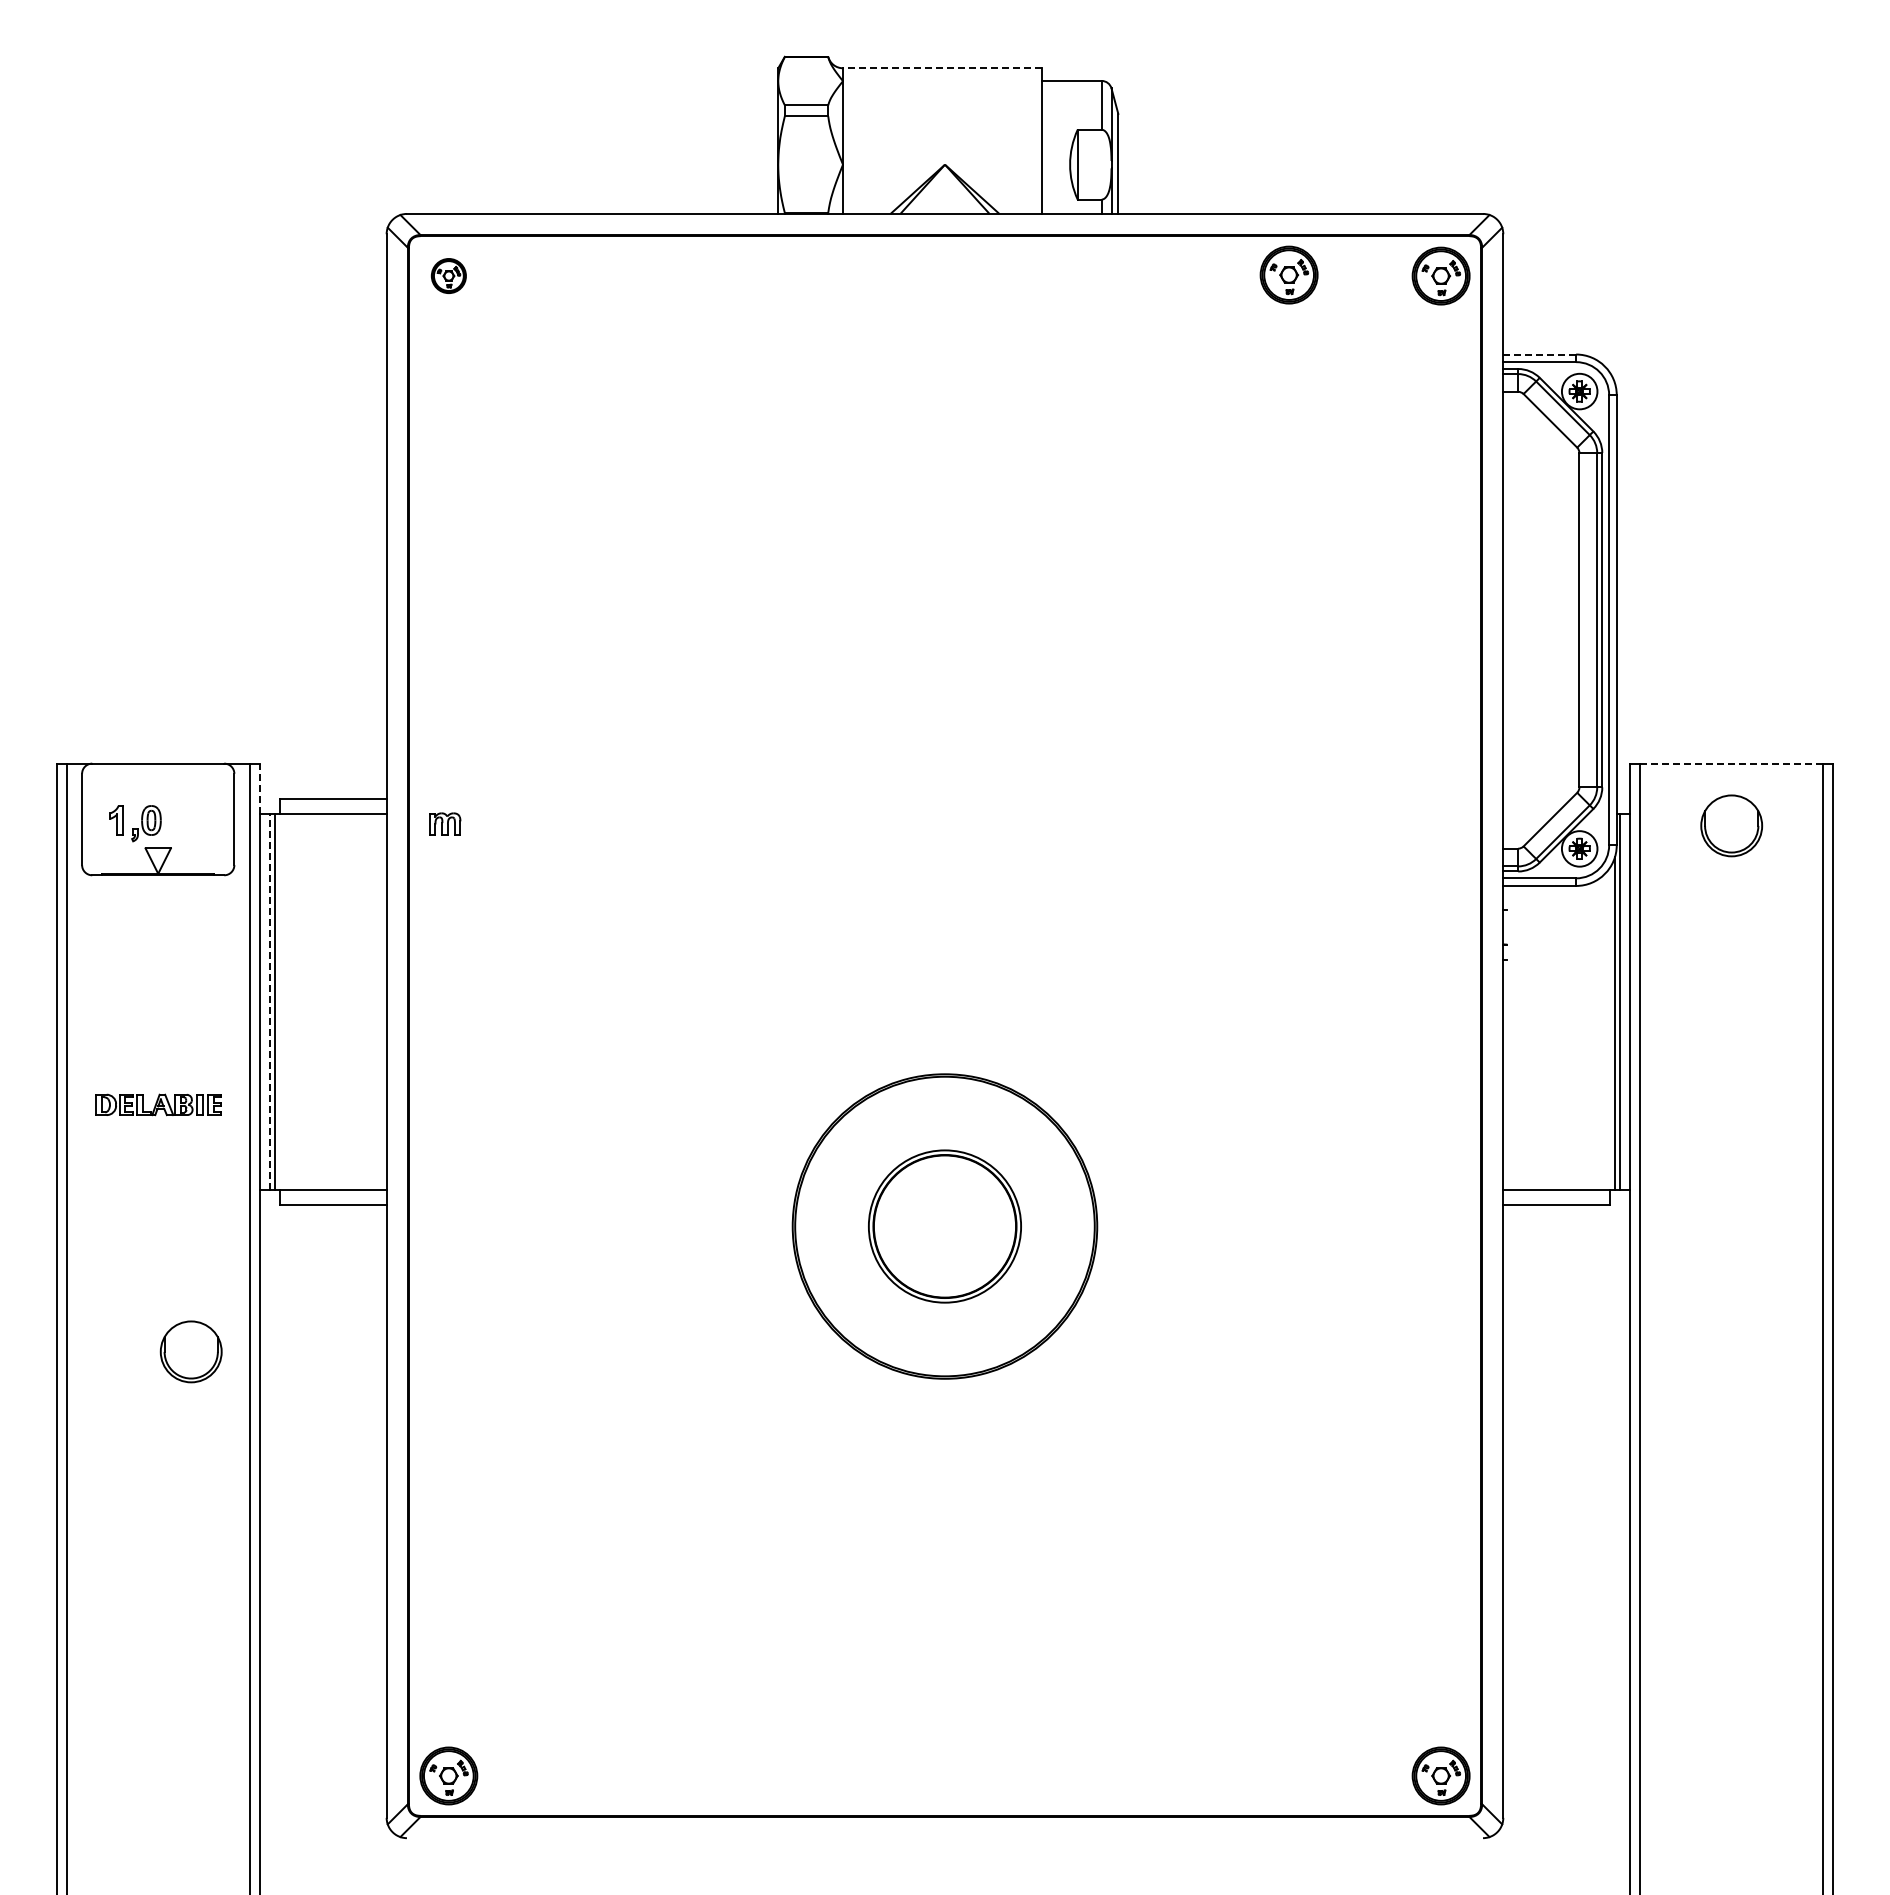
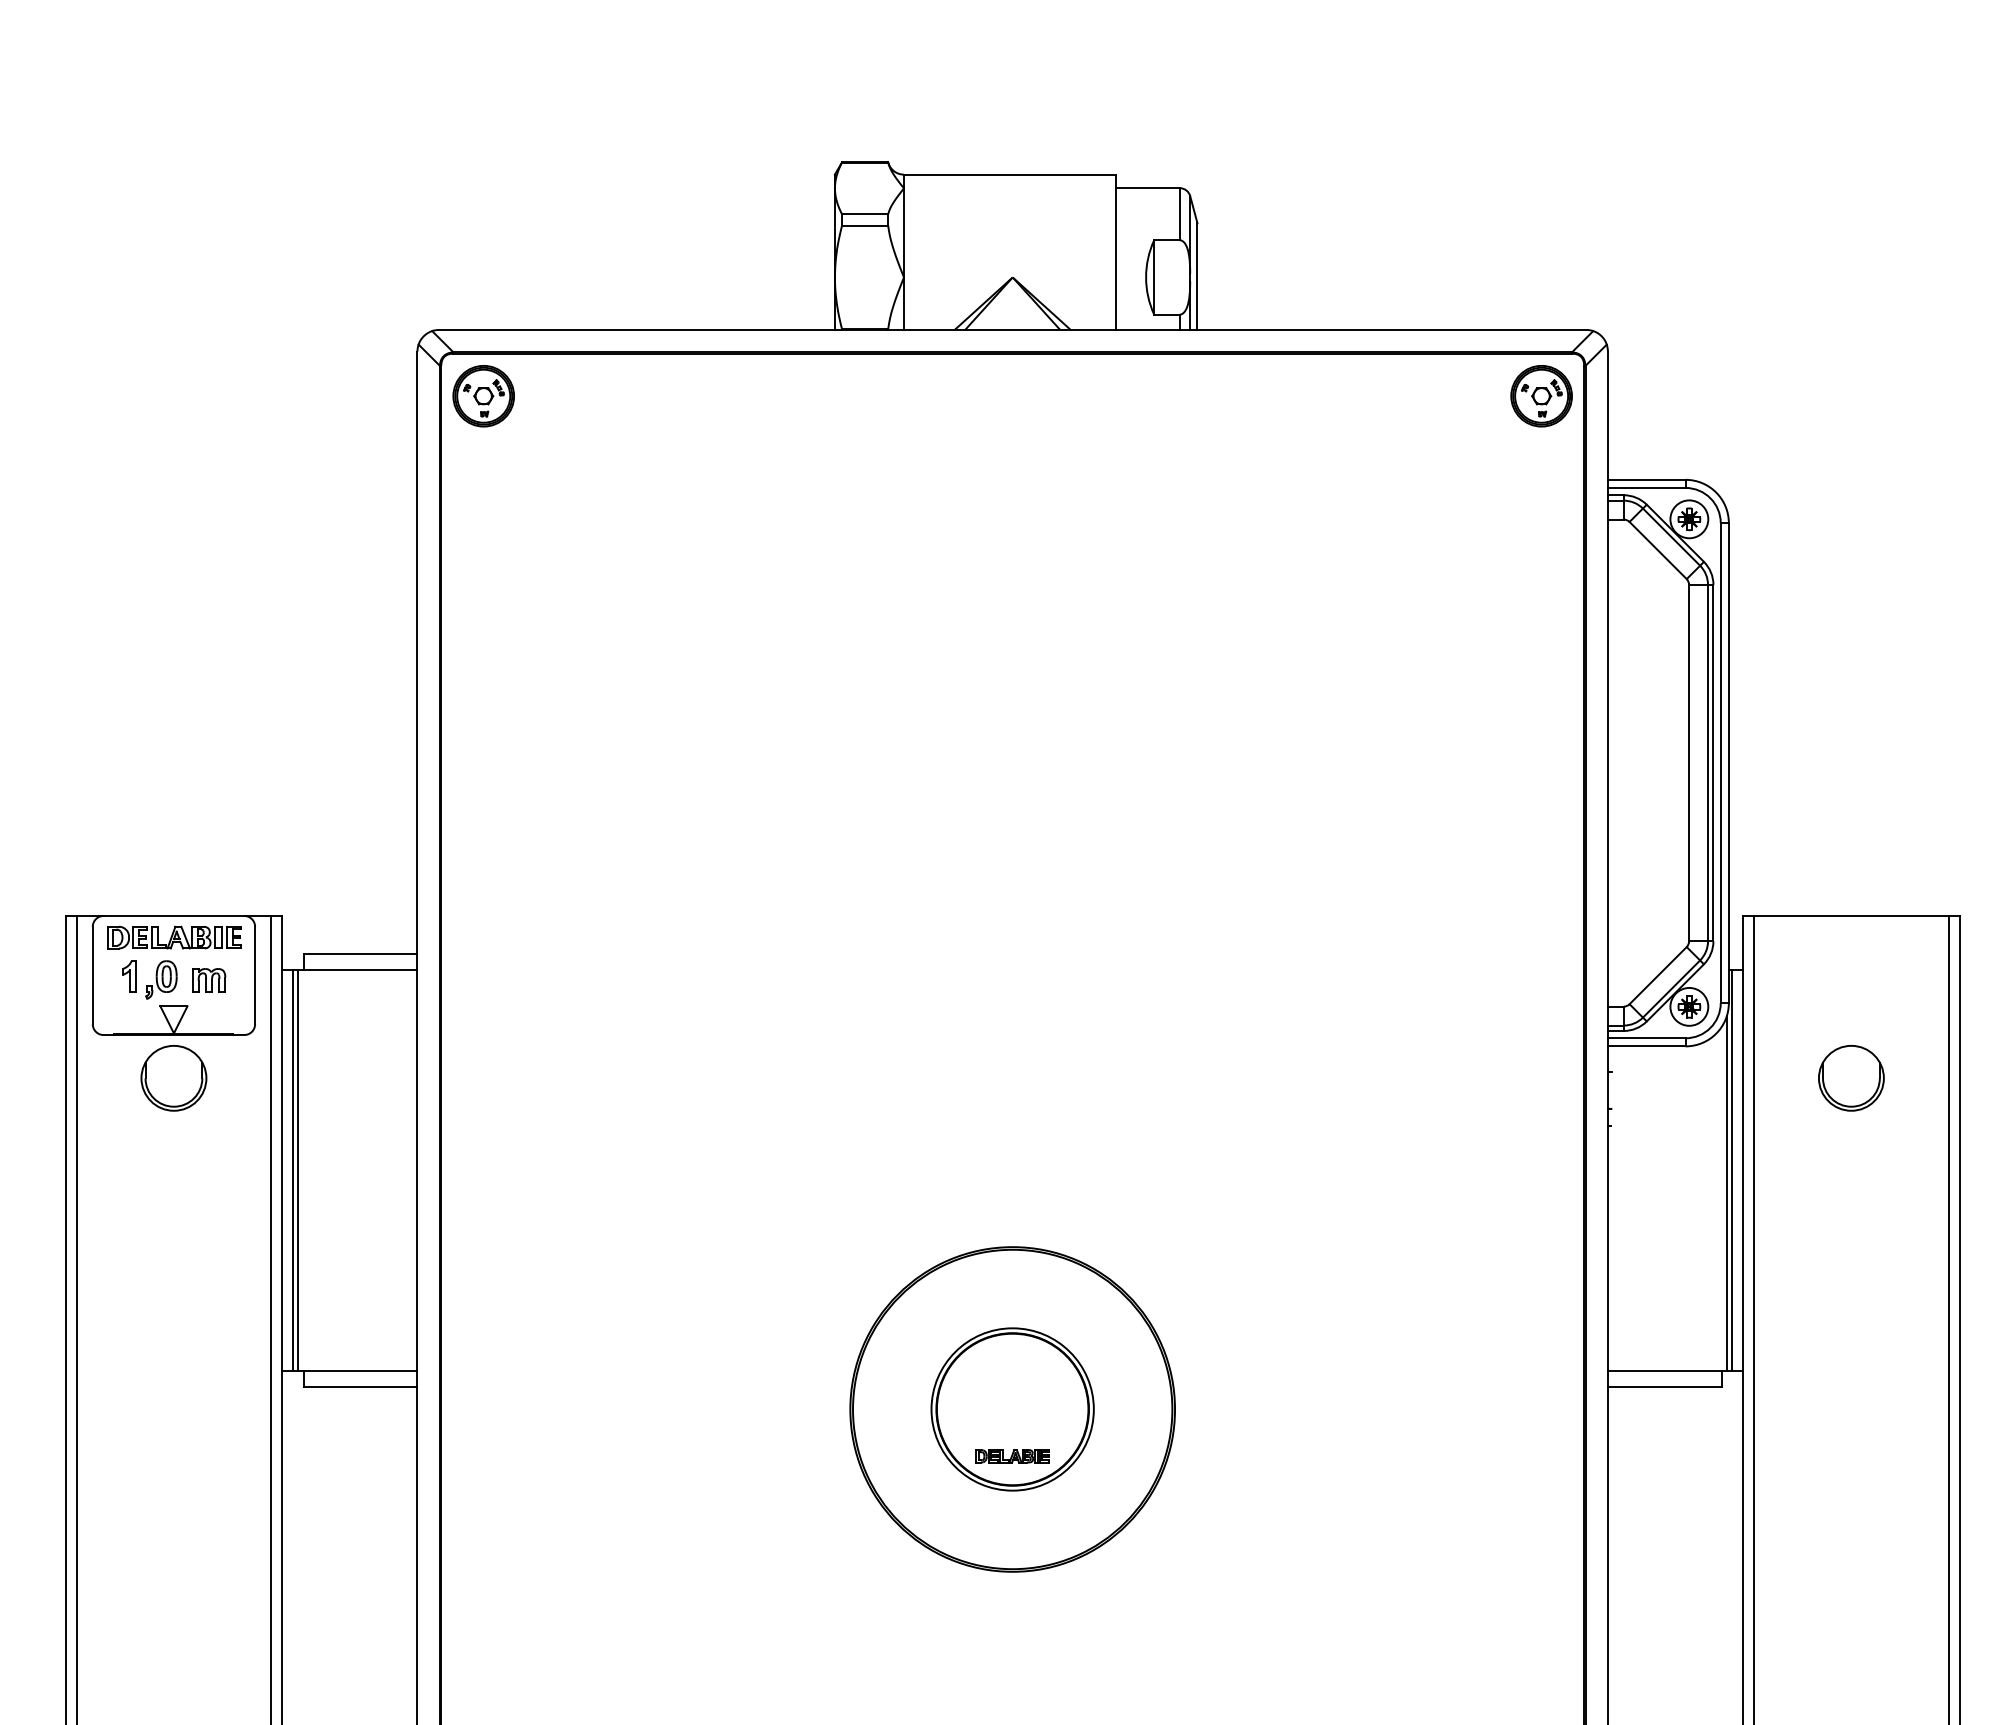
line: (942, 68) -> (1010, 174), dashed -> solid
part: (1288, 274) -> (1378, 394), removed
part: (448, 275) -> (483, 395), size x1.67
line: (1540, 354) -> (1647, 479), dashed -> solid
line: (1731, 763) -> (1851, 915), dashed -> solid
line: (259, 788) -> (281, 942), dashed -> solid
part: (445, 823) -> (209, 979), moved
part: (1731, 825) -> (1851, 1077), moved
line: (269, 1002) -> (292, 1170), dashed -> solid
part: (158, 1104) -> (174, 937), moved
part: (945, 1270) -> (1013, 1456), added
part: (190, 1351) -> (173, 1077), moved

